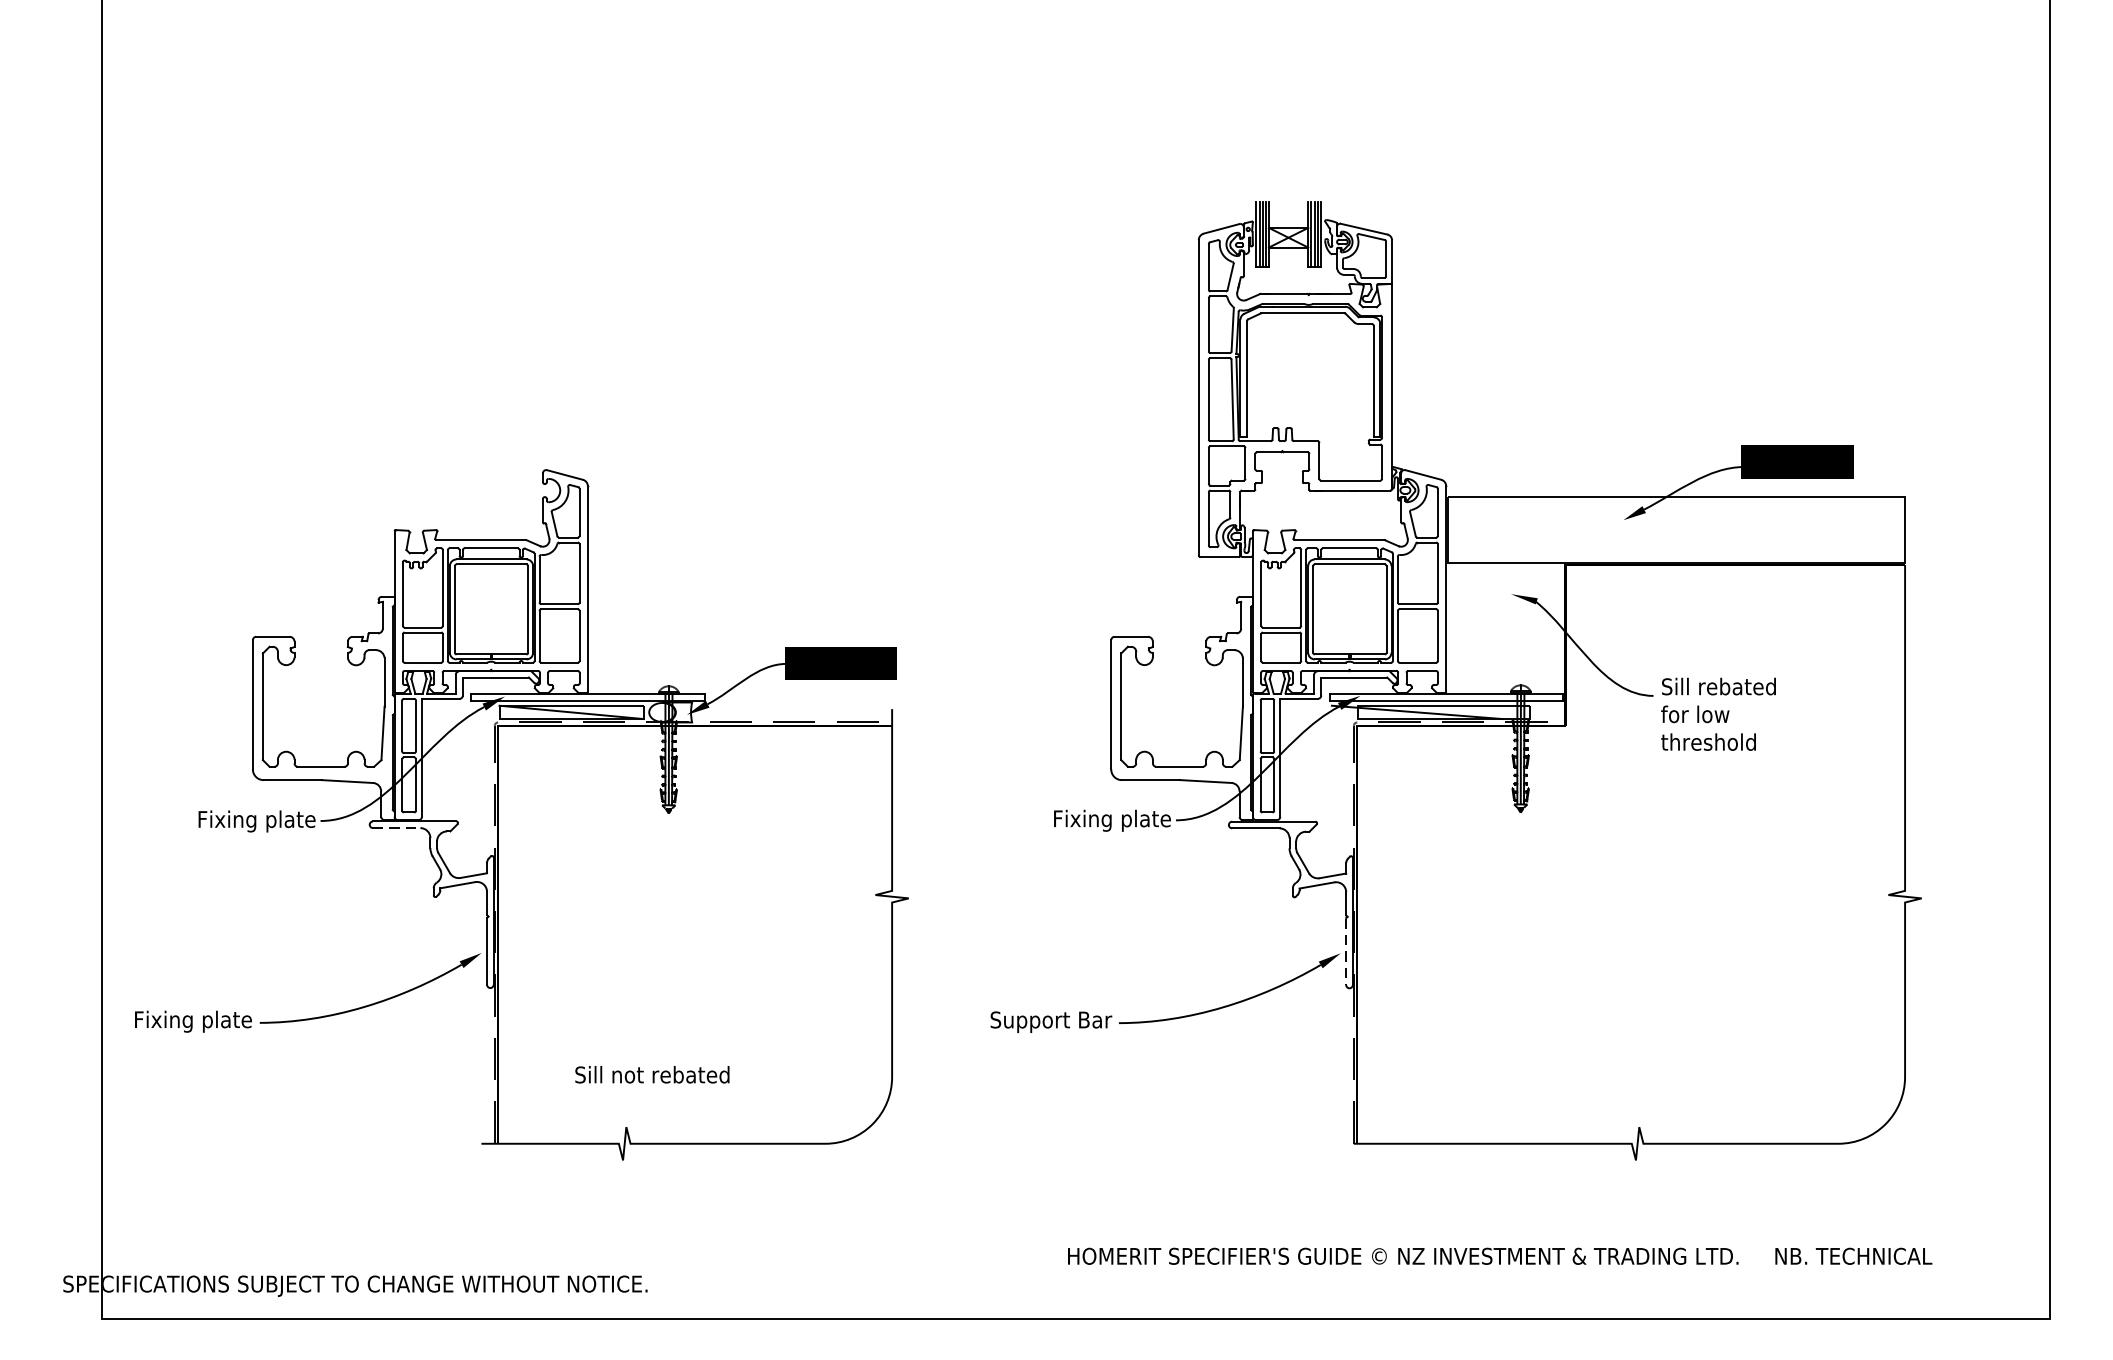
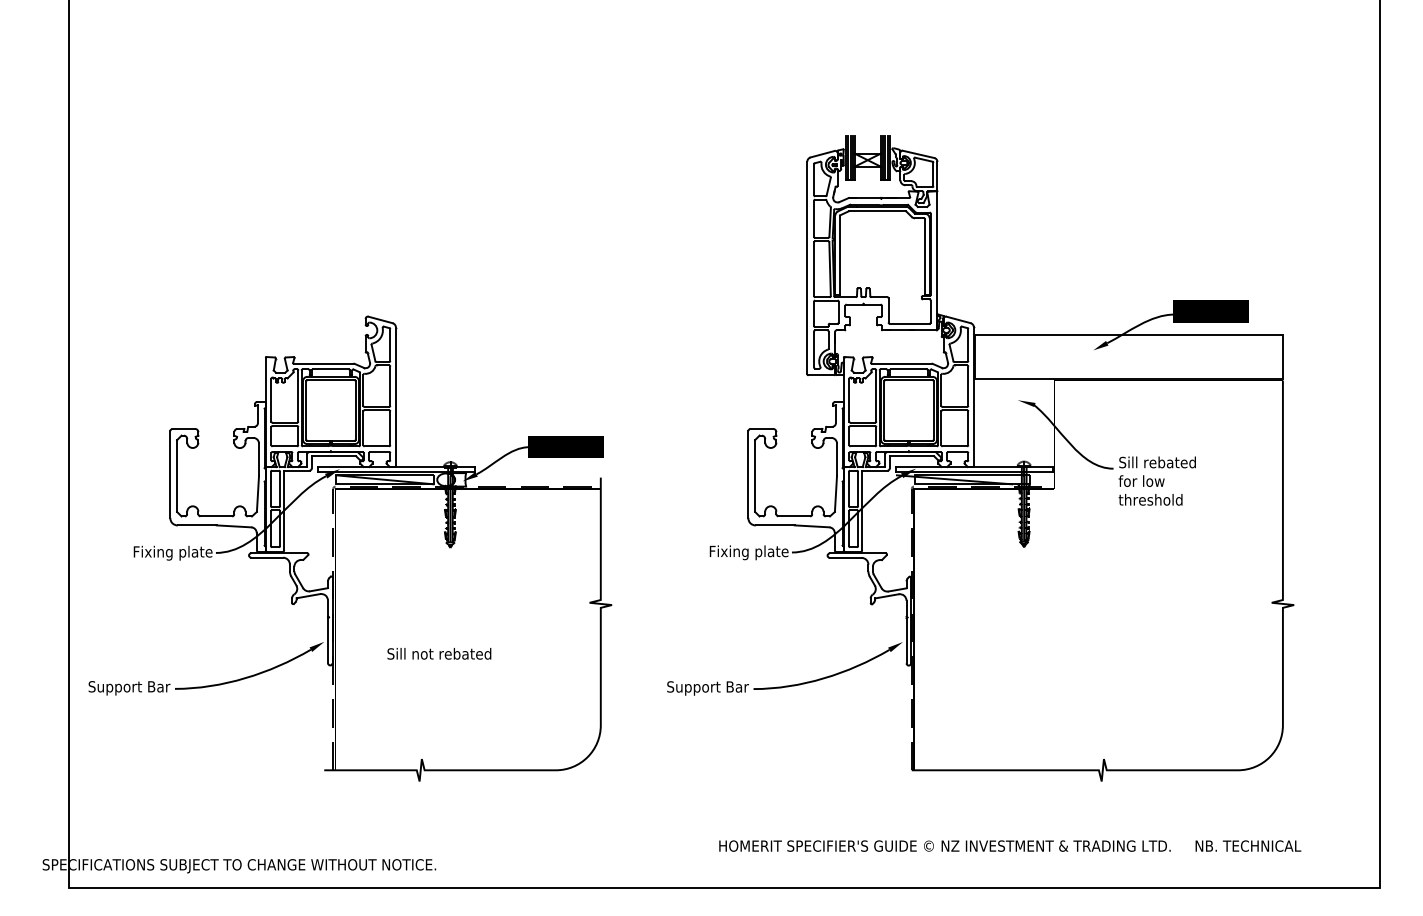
line: (397, 827) -> (267, 557), dashed -> solid
line: (1346, 952) -> (906, 641), dashed -> solid
text: (192, 1020) -> (129, 687), Fixing plate -> Support Bar
text: (652, 1074) -> (439, 653), moved

